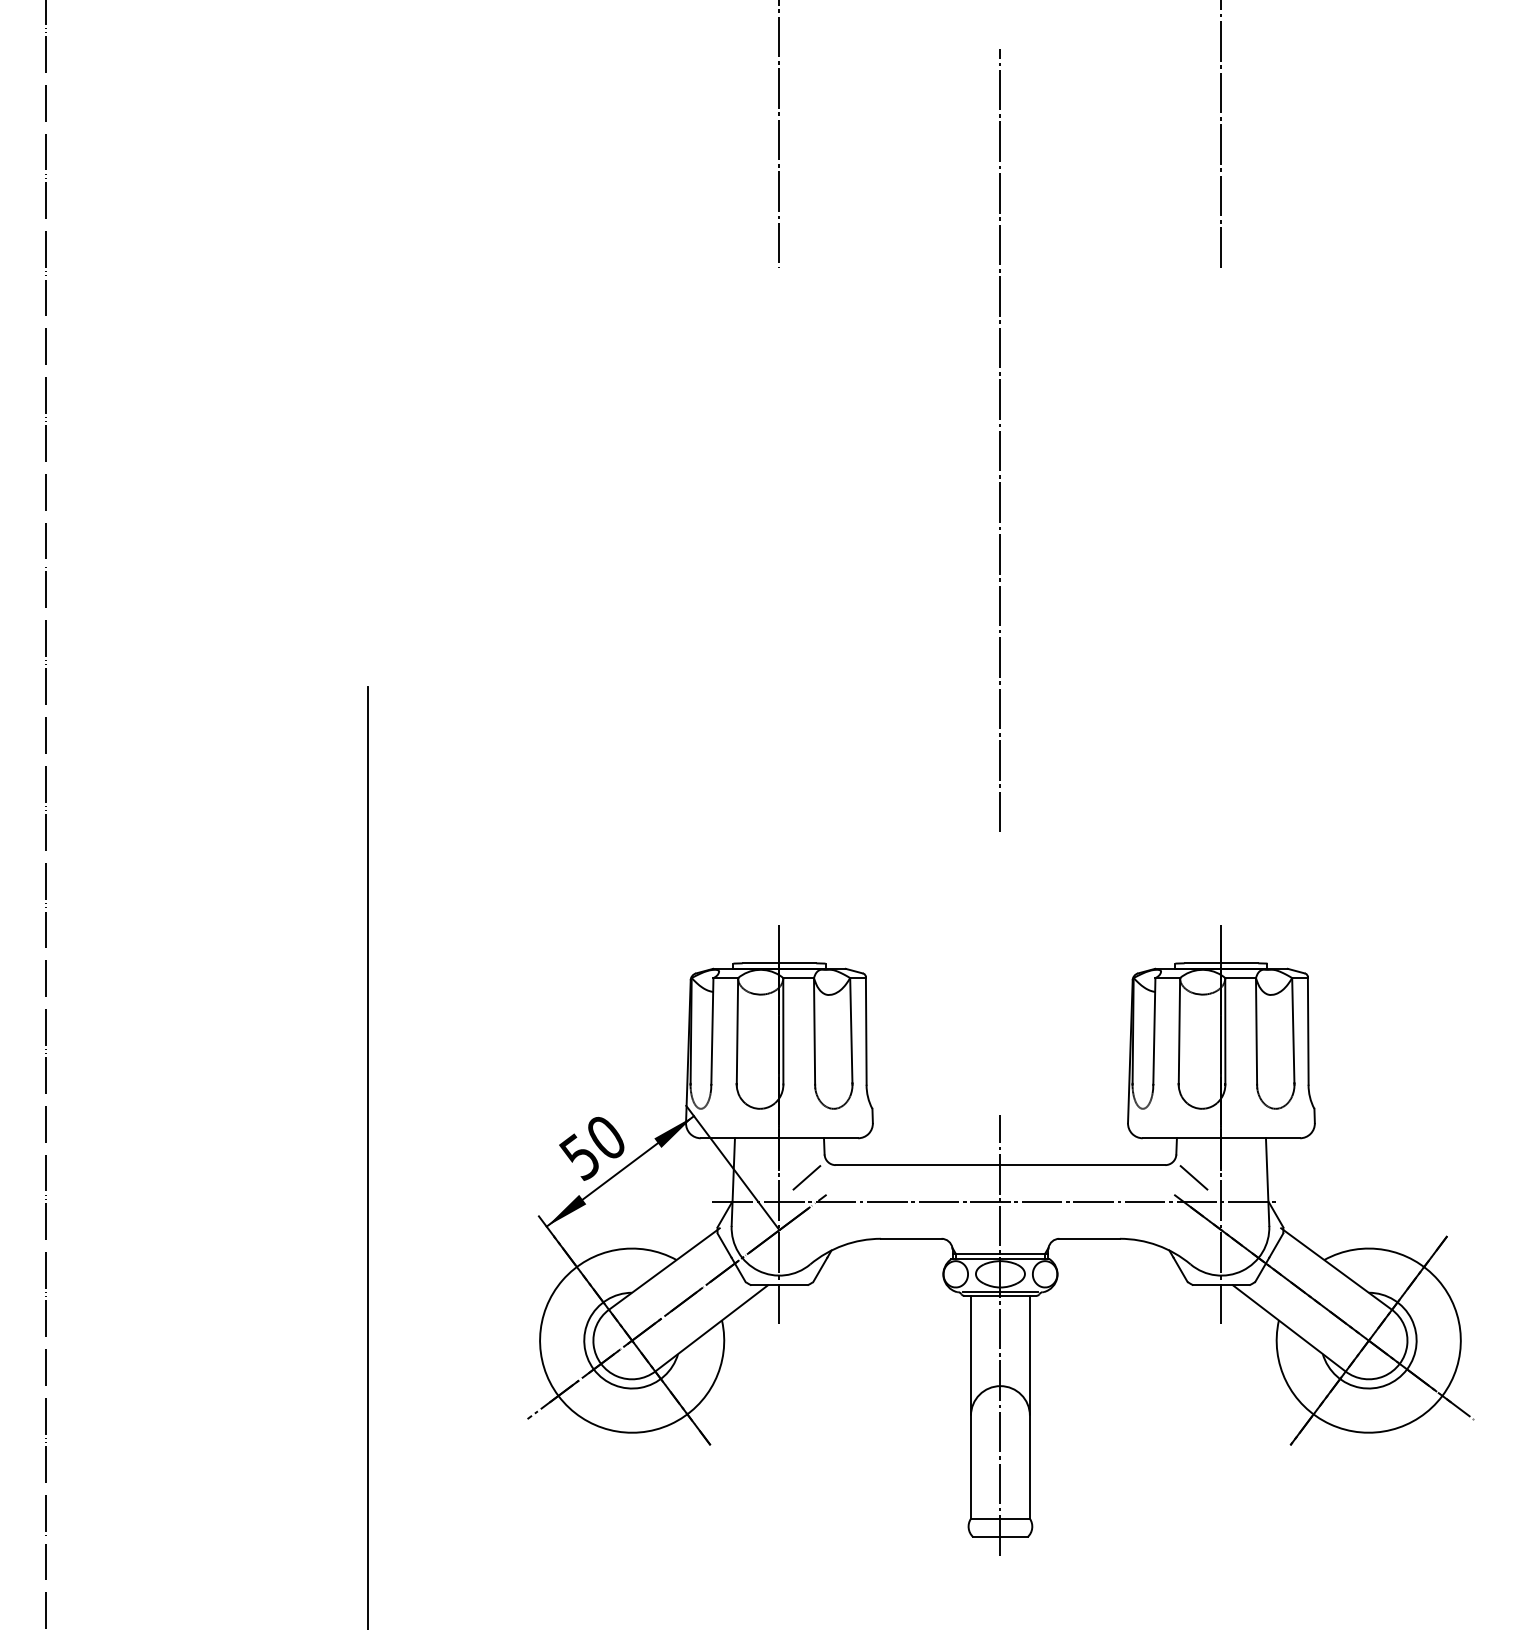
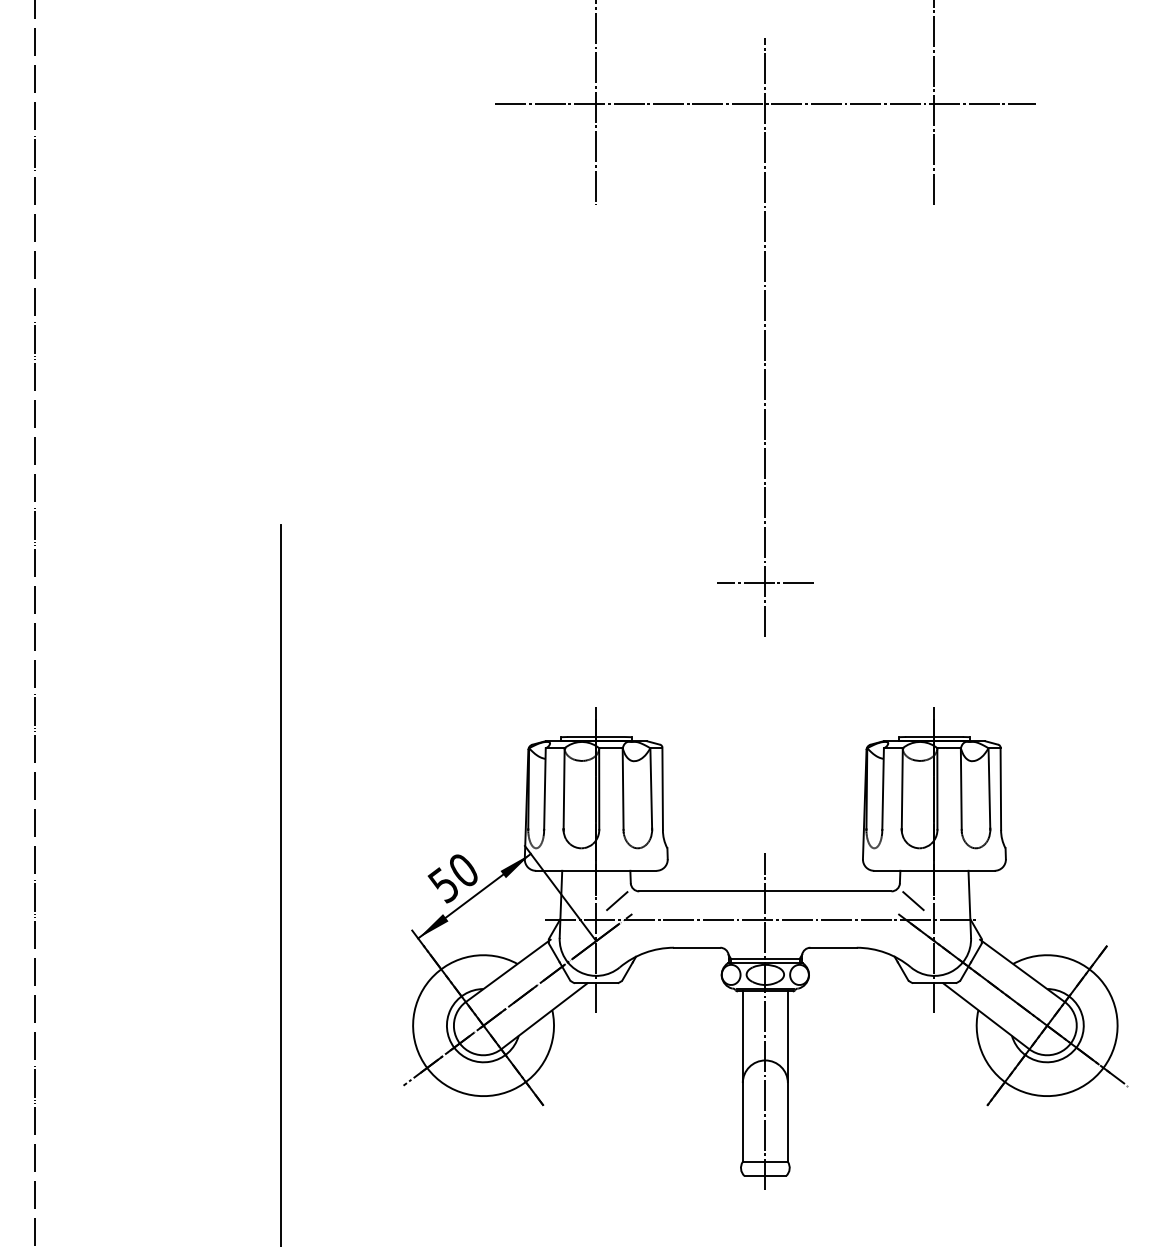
line: (1000, 135) -> (765, 103), added
line: (1000, 761) -> (765, 582), added

